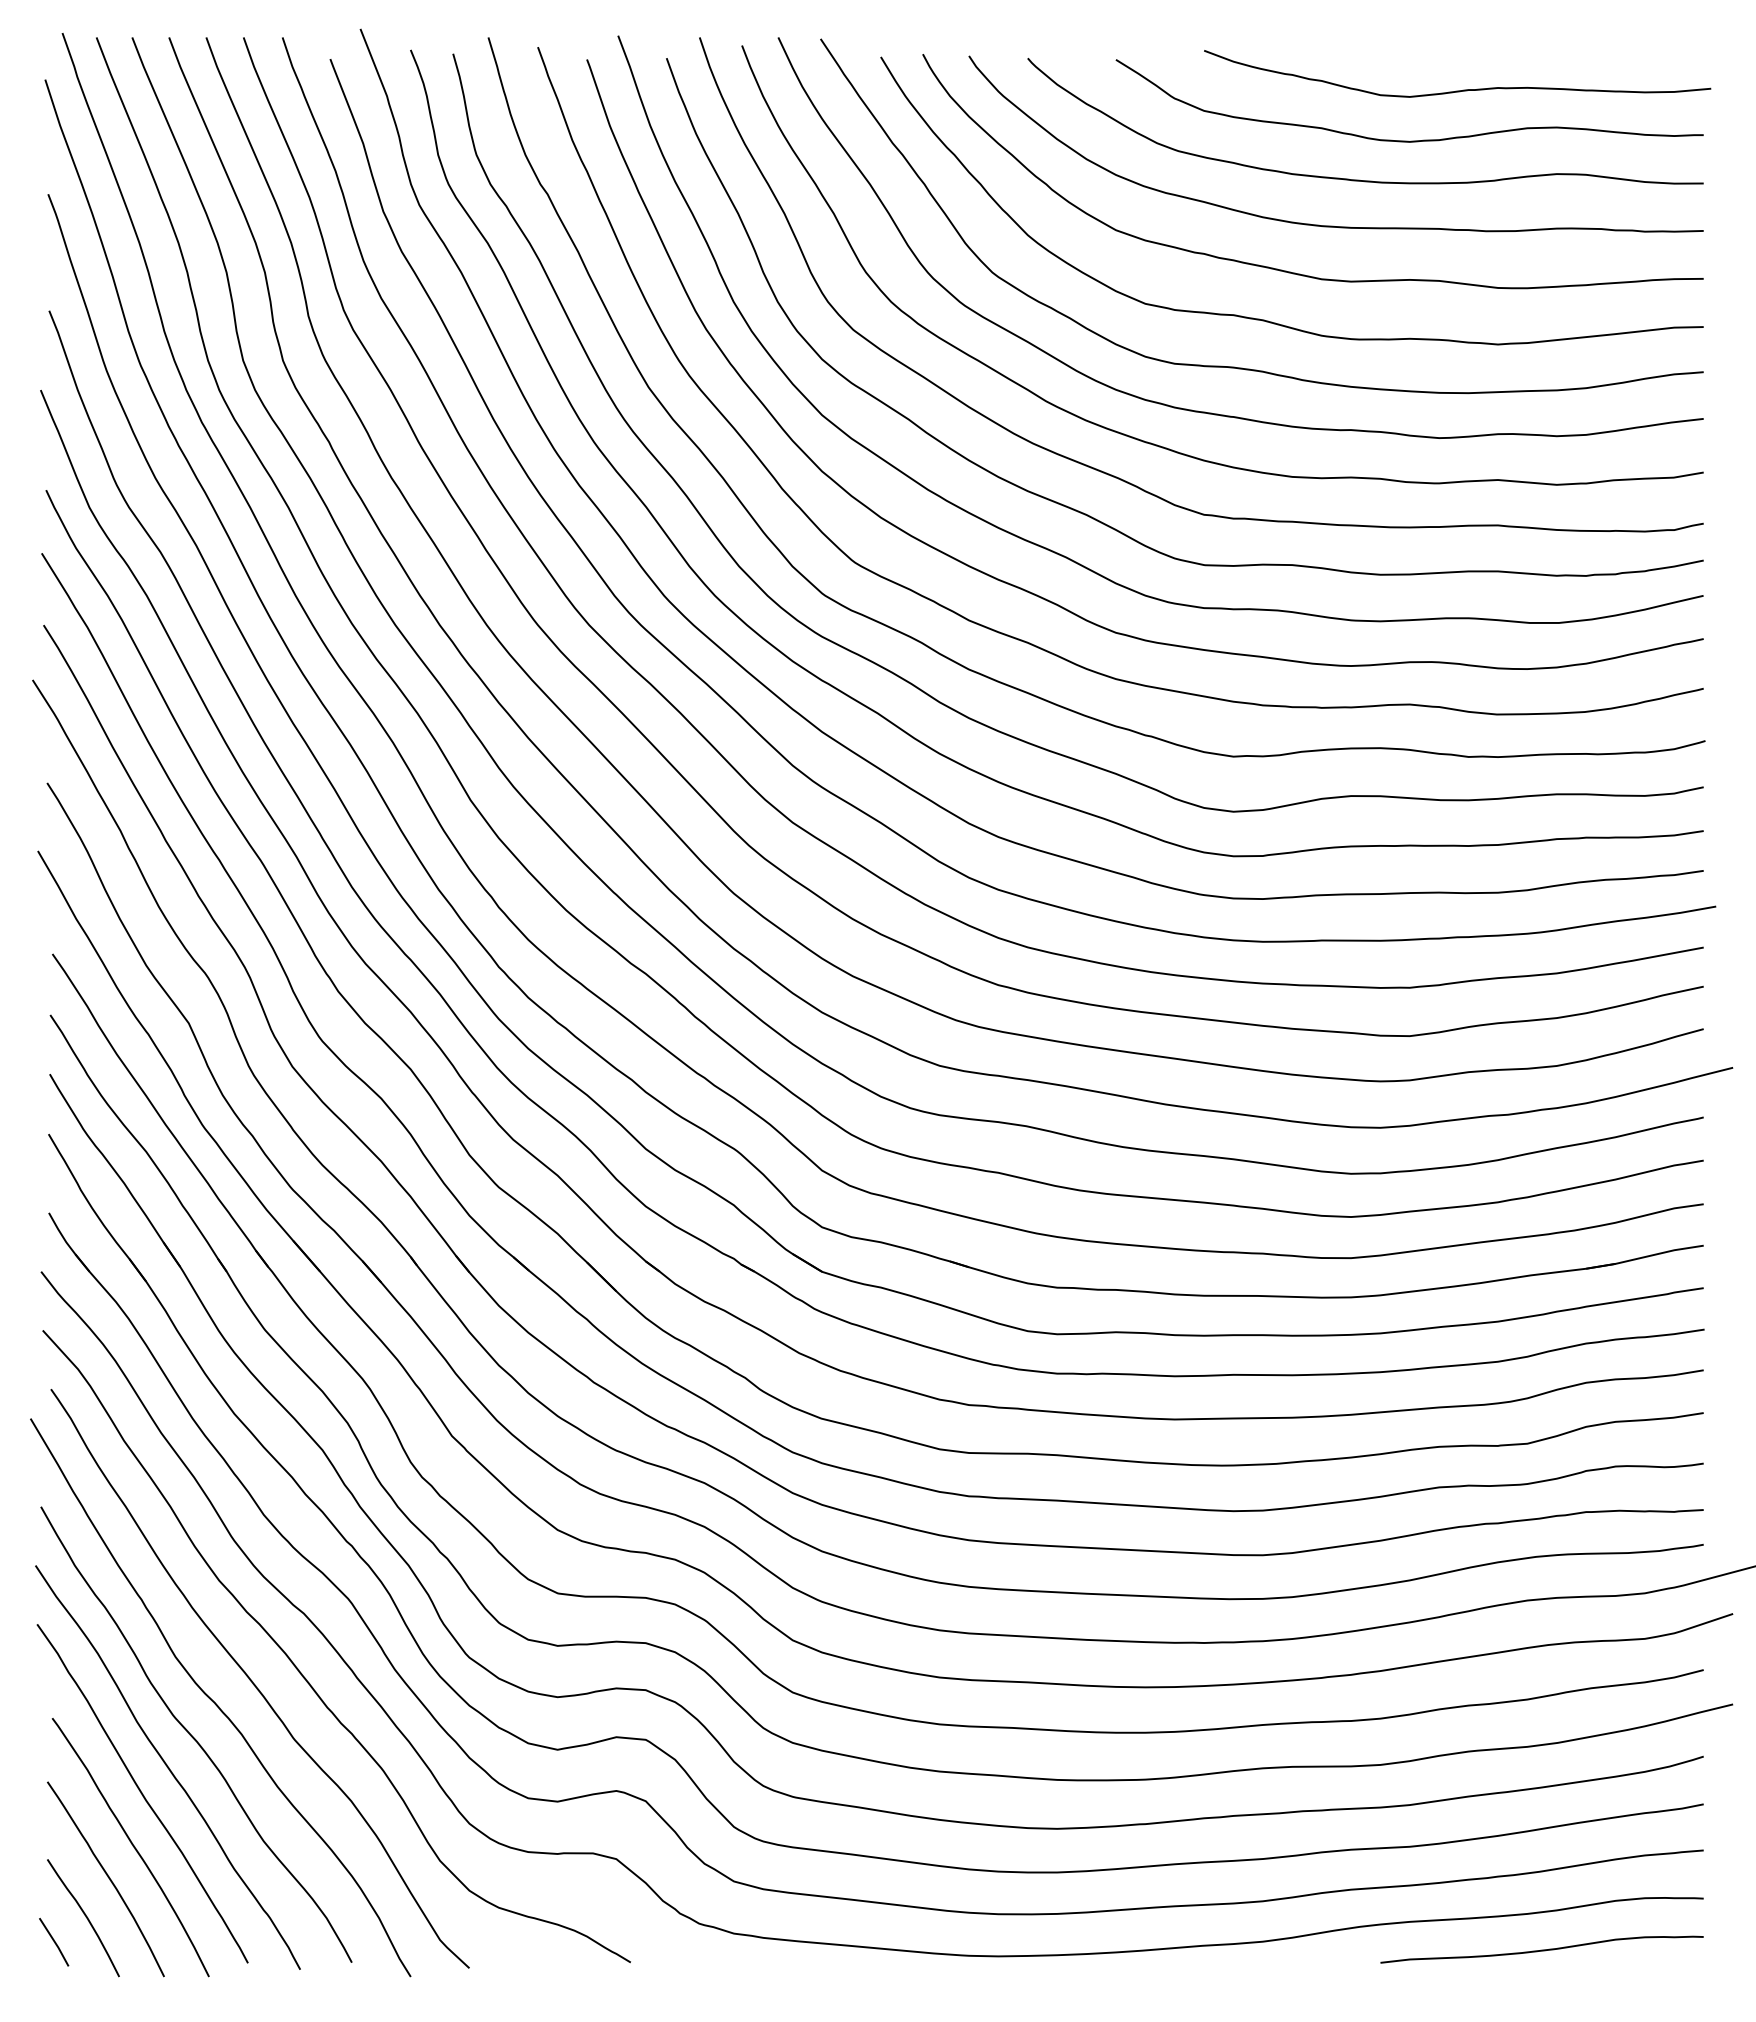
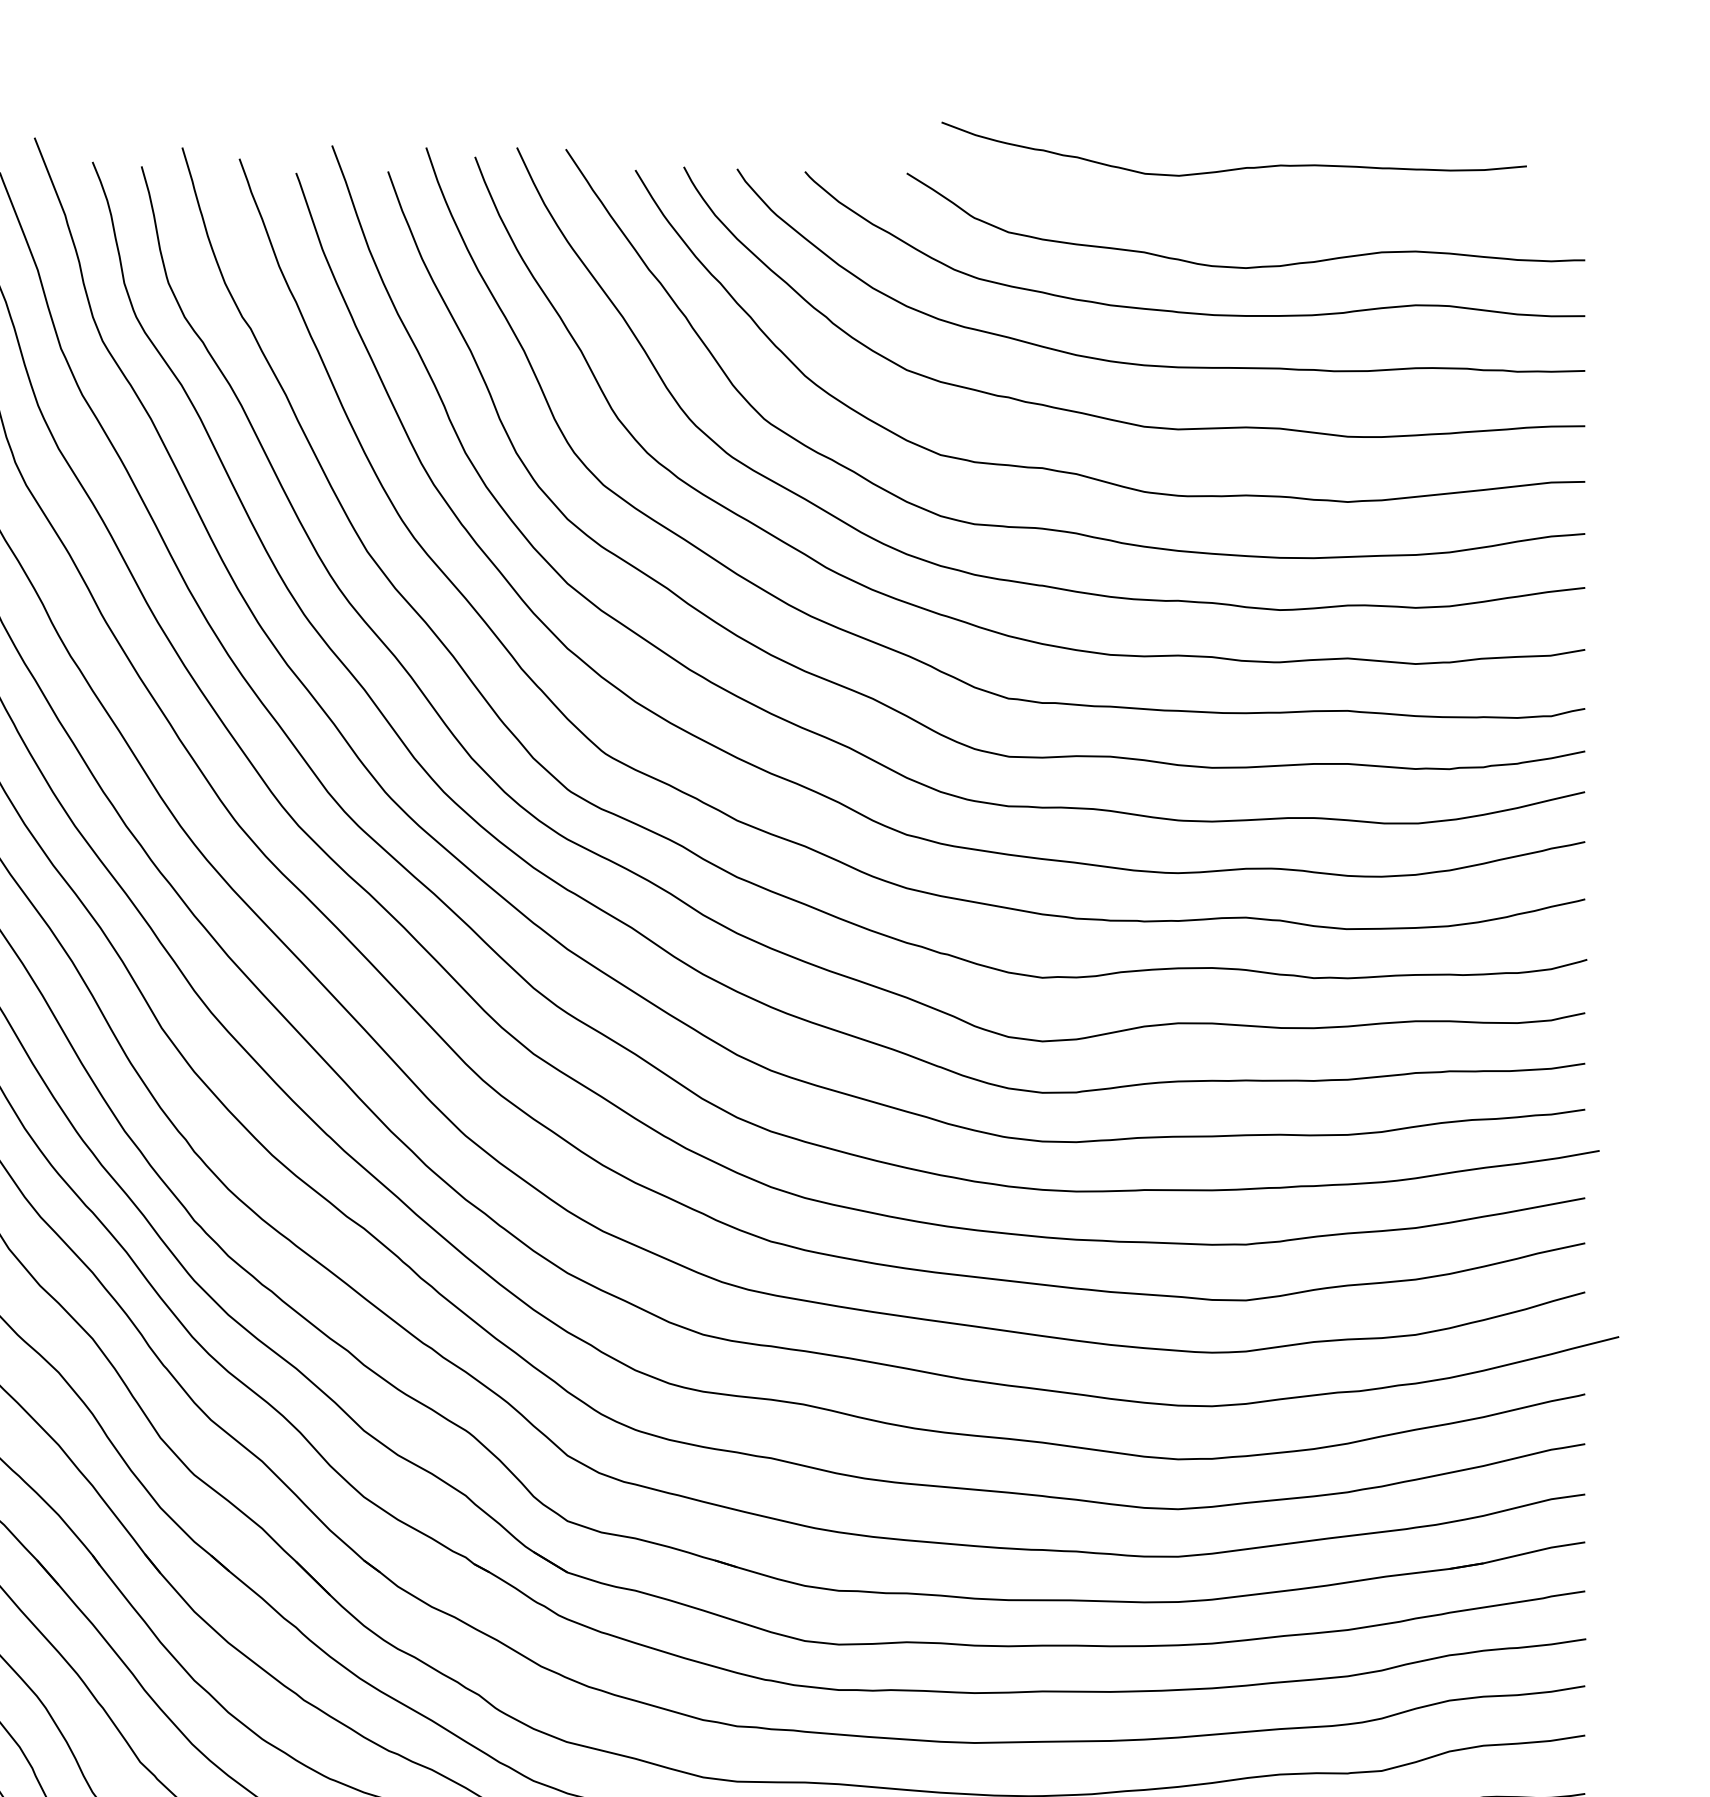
curve: (1457, 90) -> (1234, 168), moved

